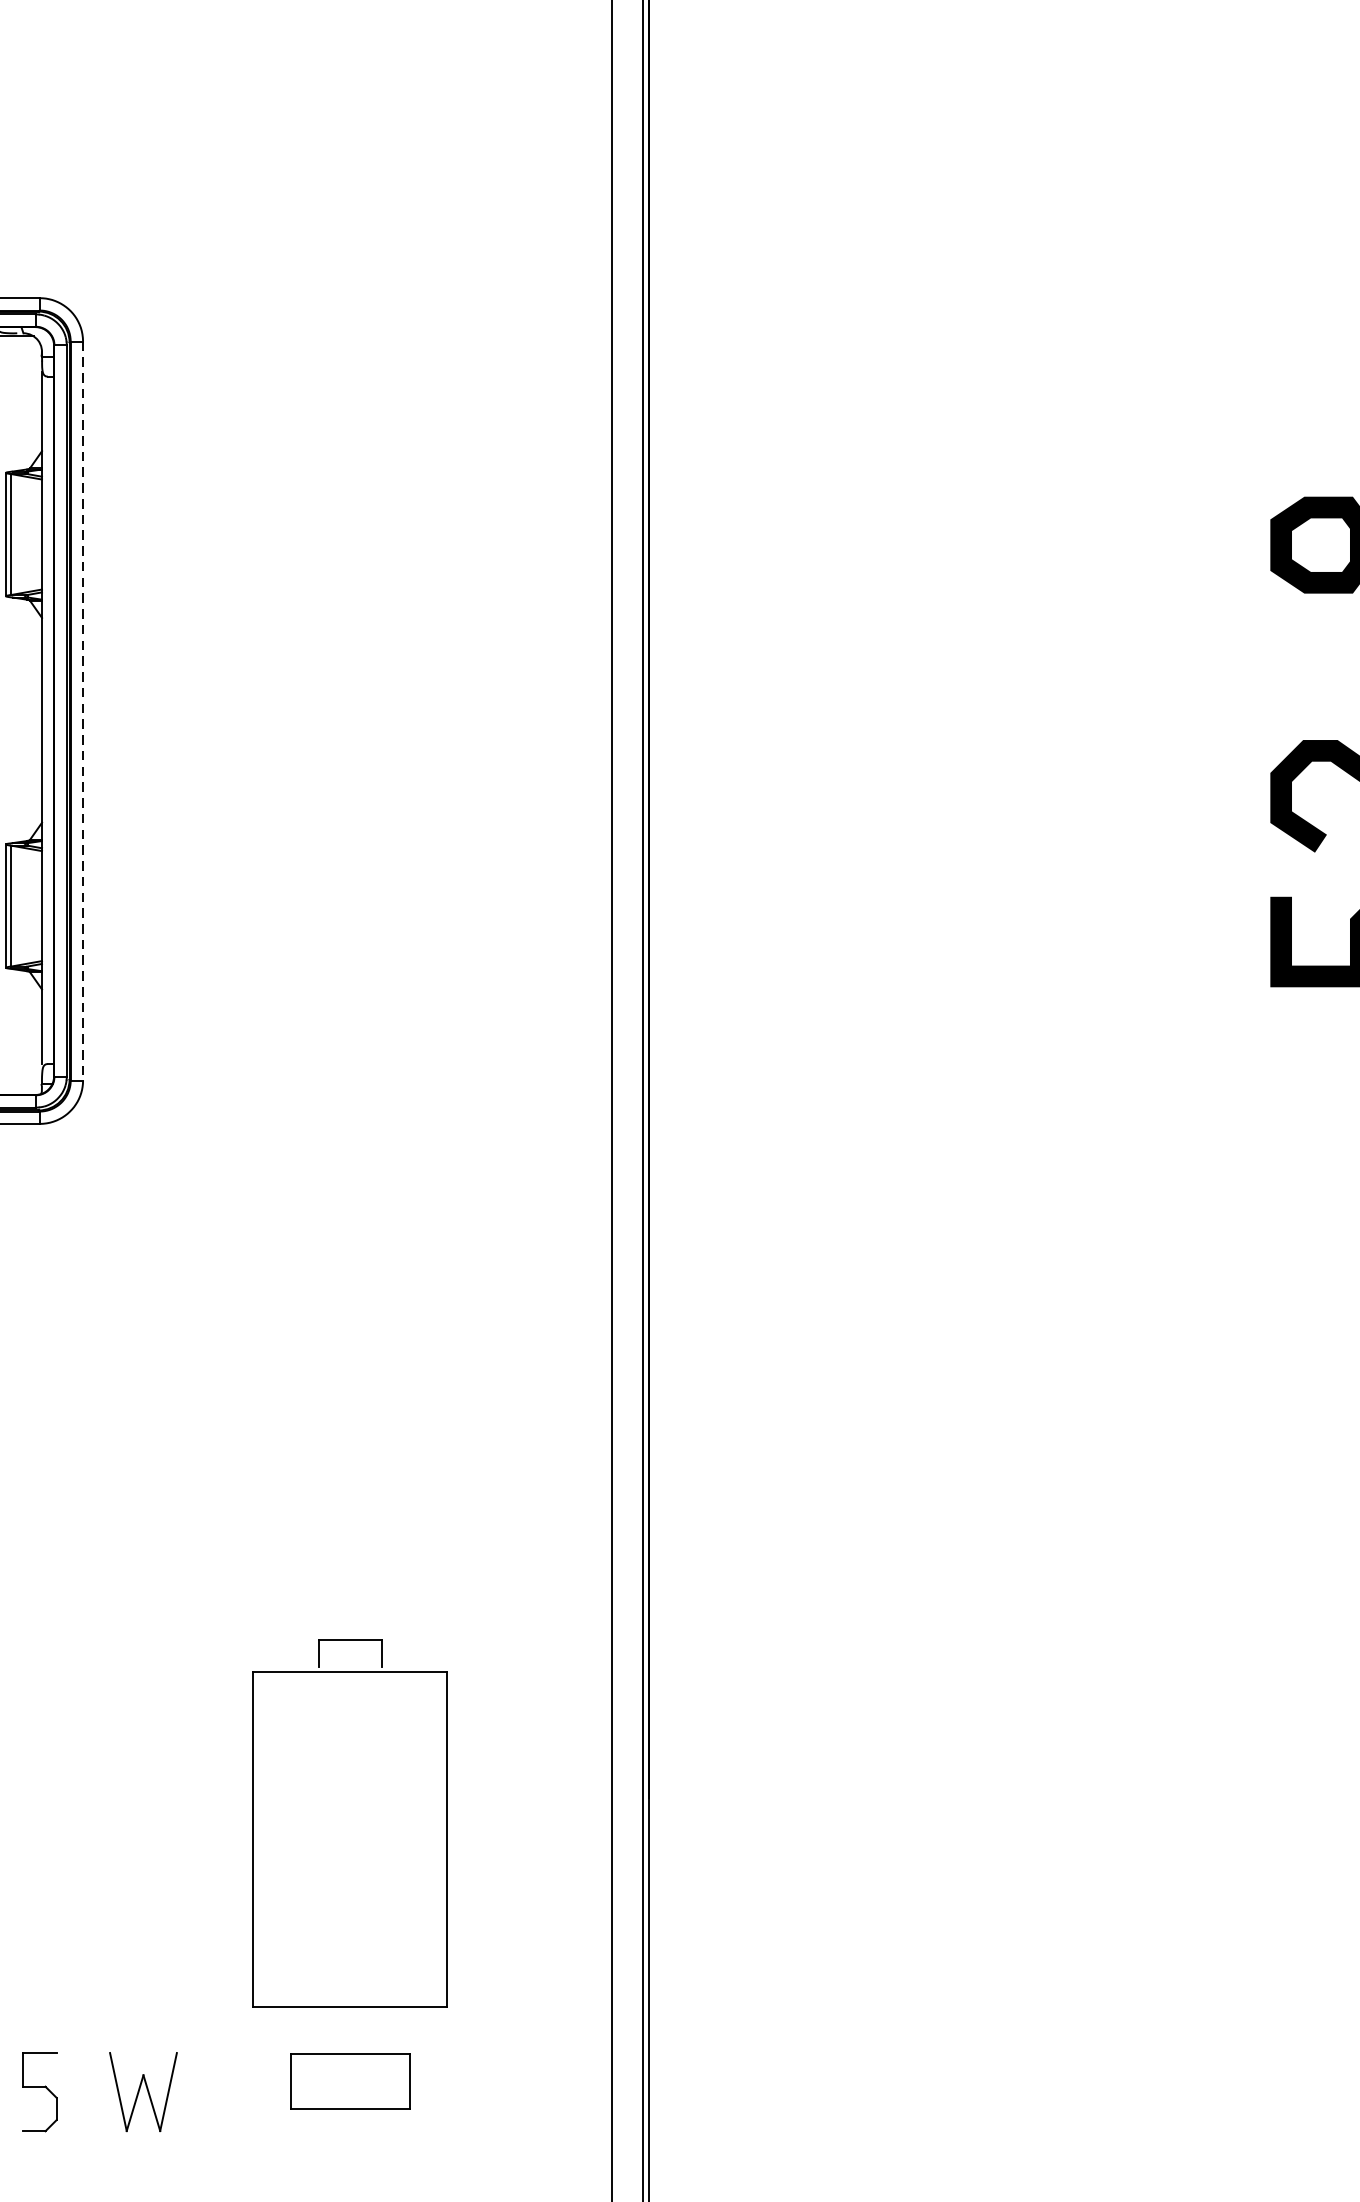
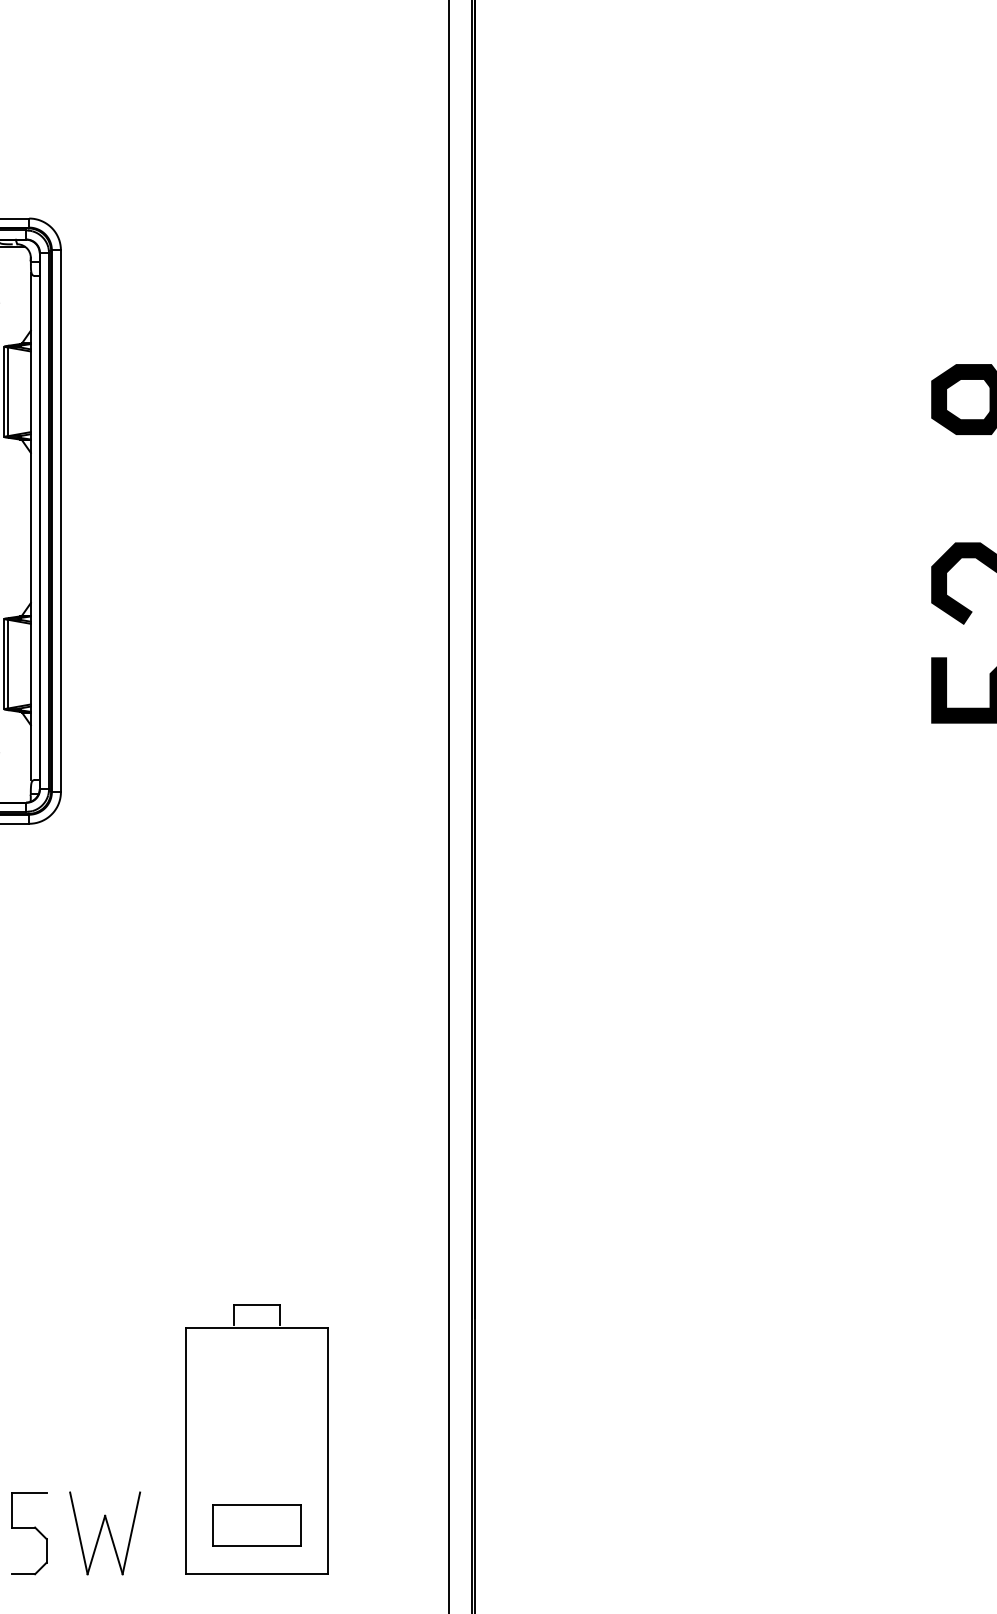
line: (82, 711) -> (60, 521), dashed -> solid
part: (349, 1823) -> (256, 1439), moved
part: (40, 2092) -> (29, 1533), size x1.43
part: (143, 2092) -> (105, 1533), size x1.43

